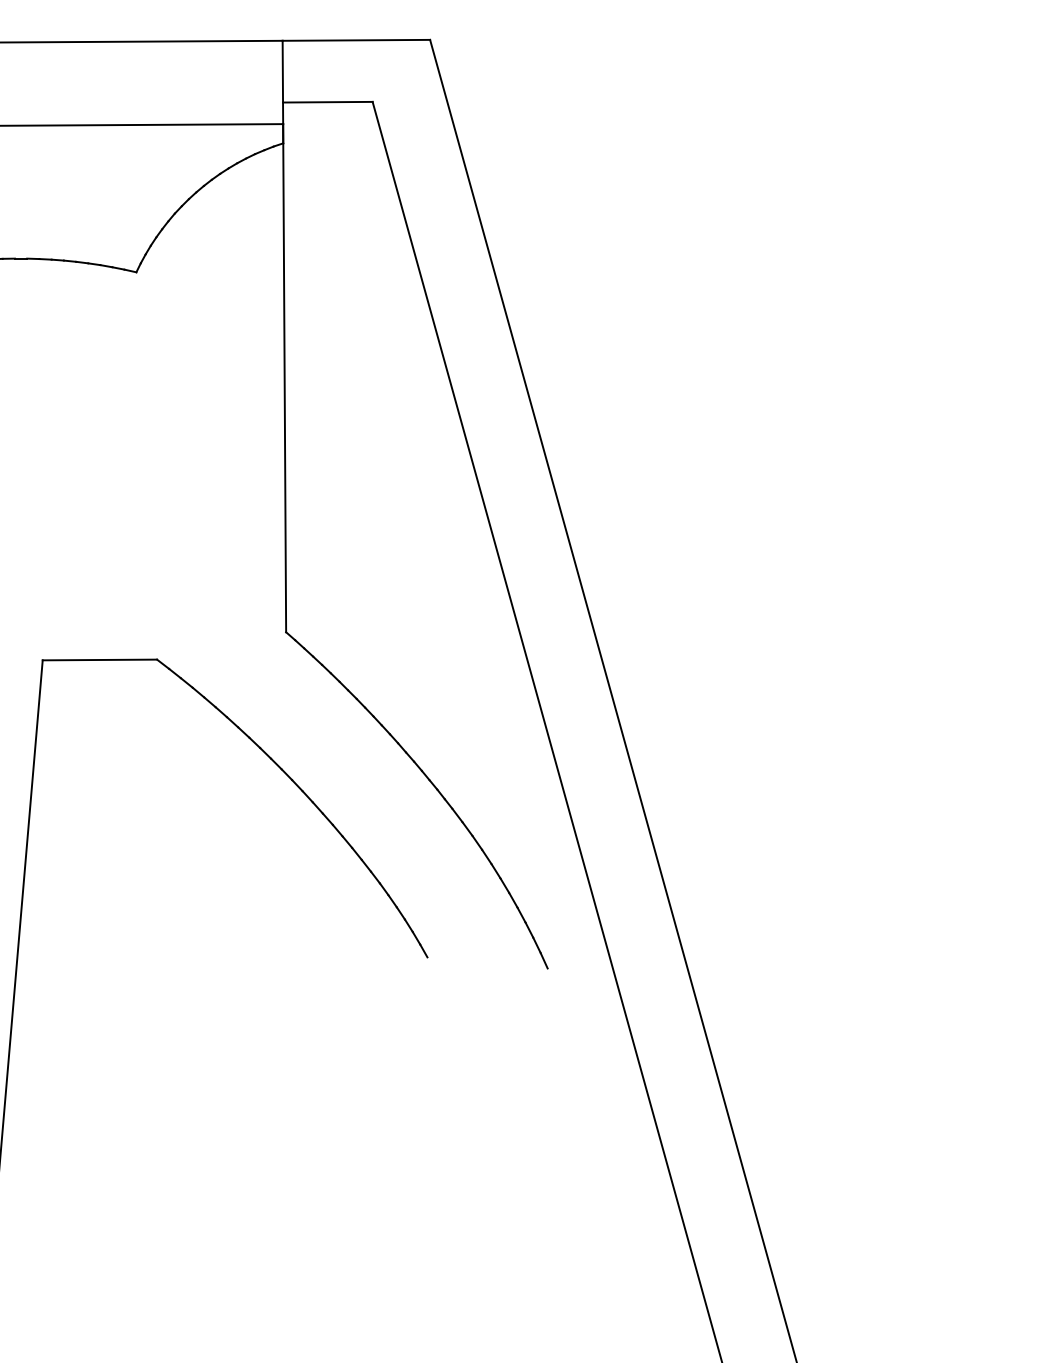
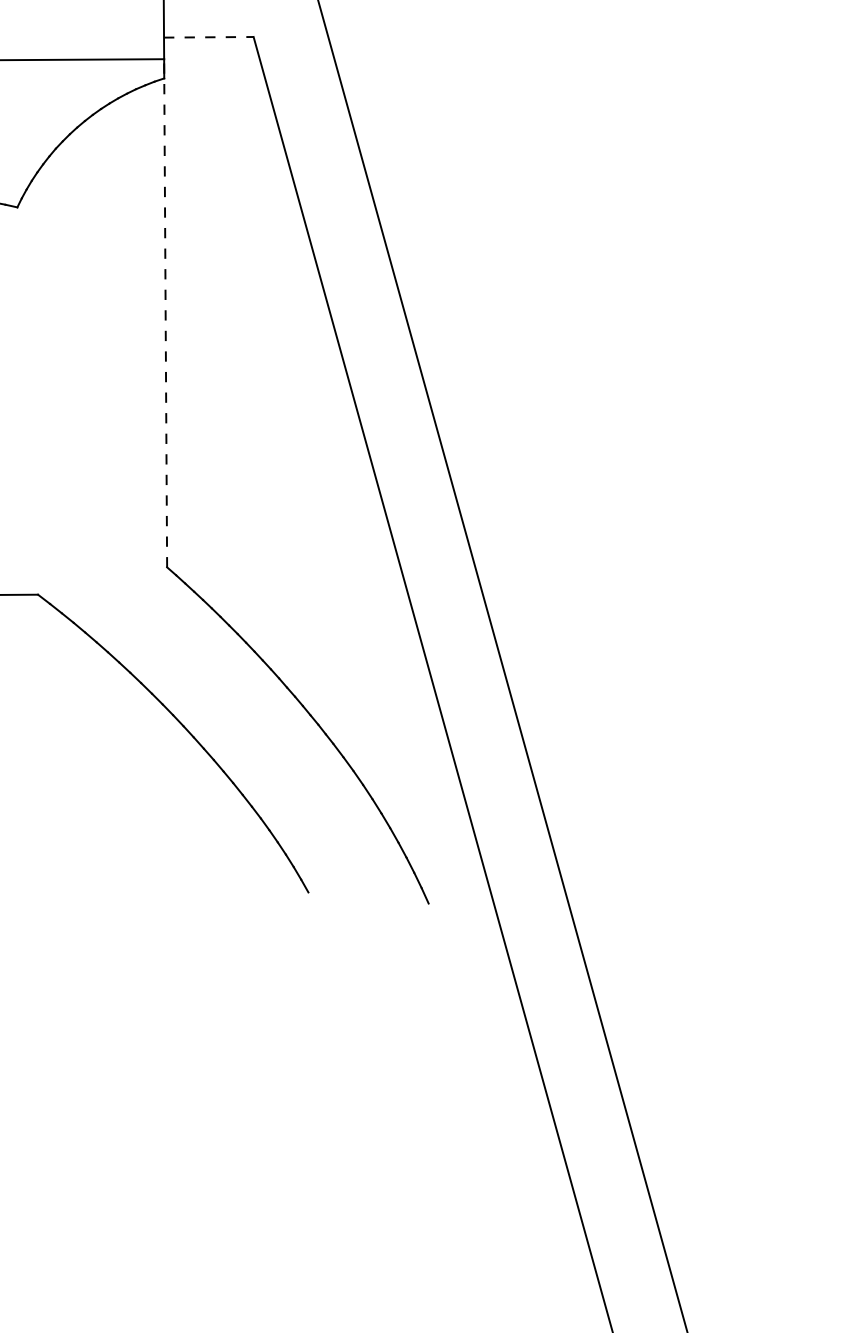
line: (327, 102) -> (208, 37), solid -> dashed
line: (284, 377) -> (165, 312), solid -> dashed

